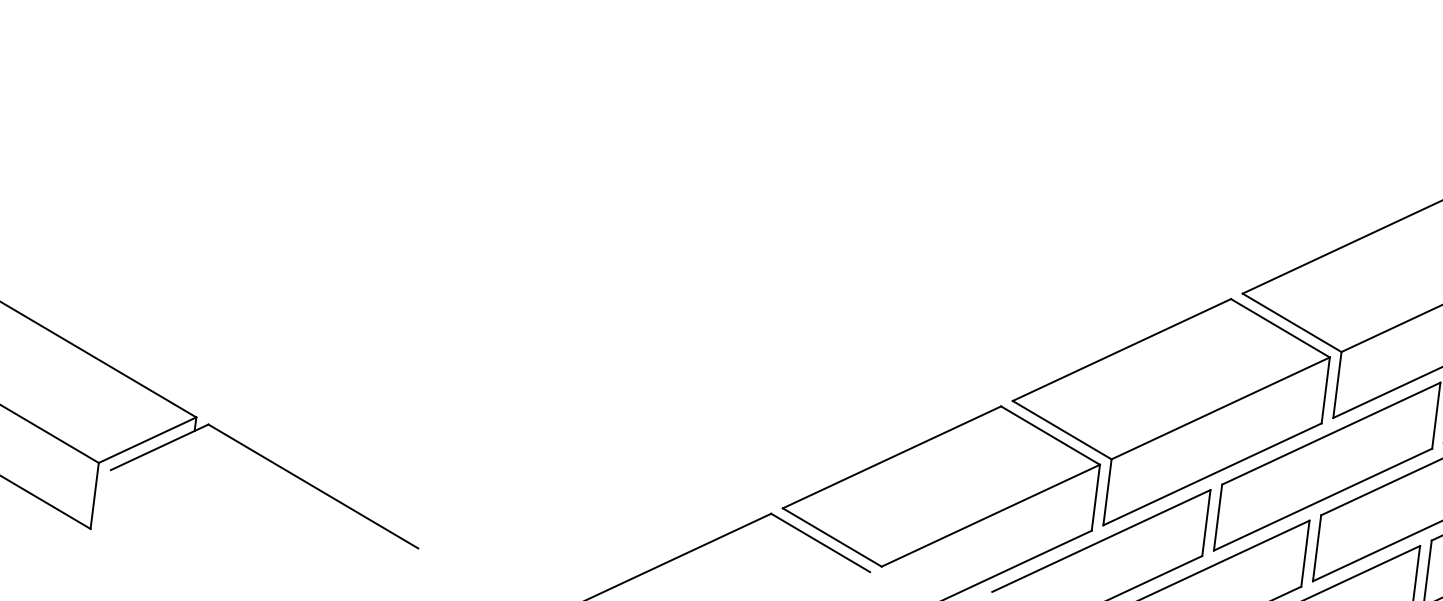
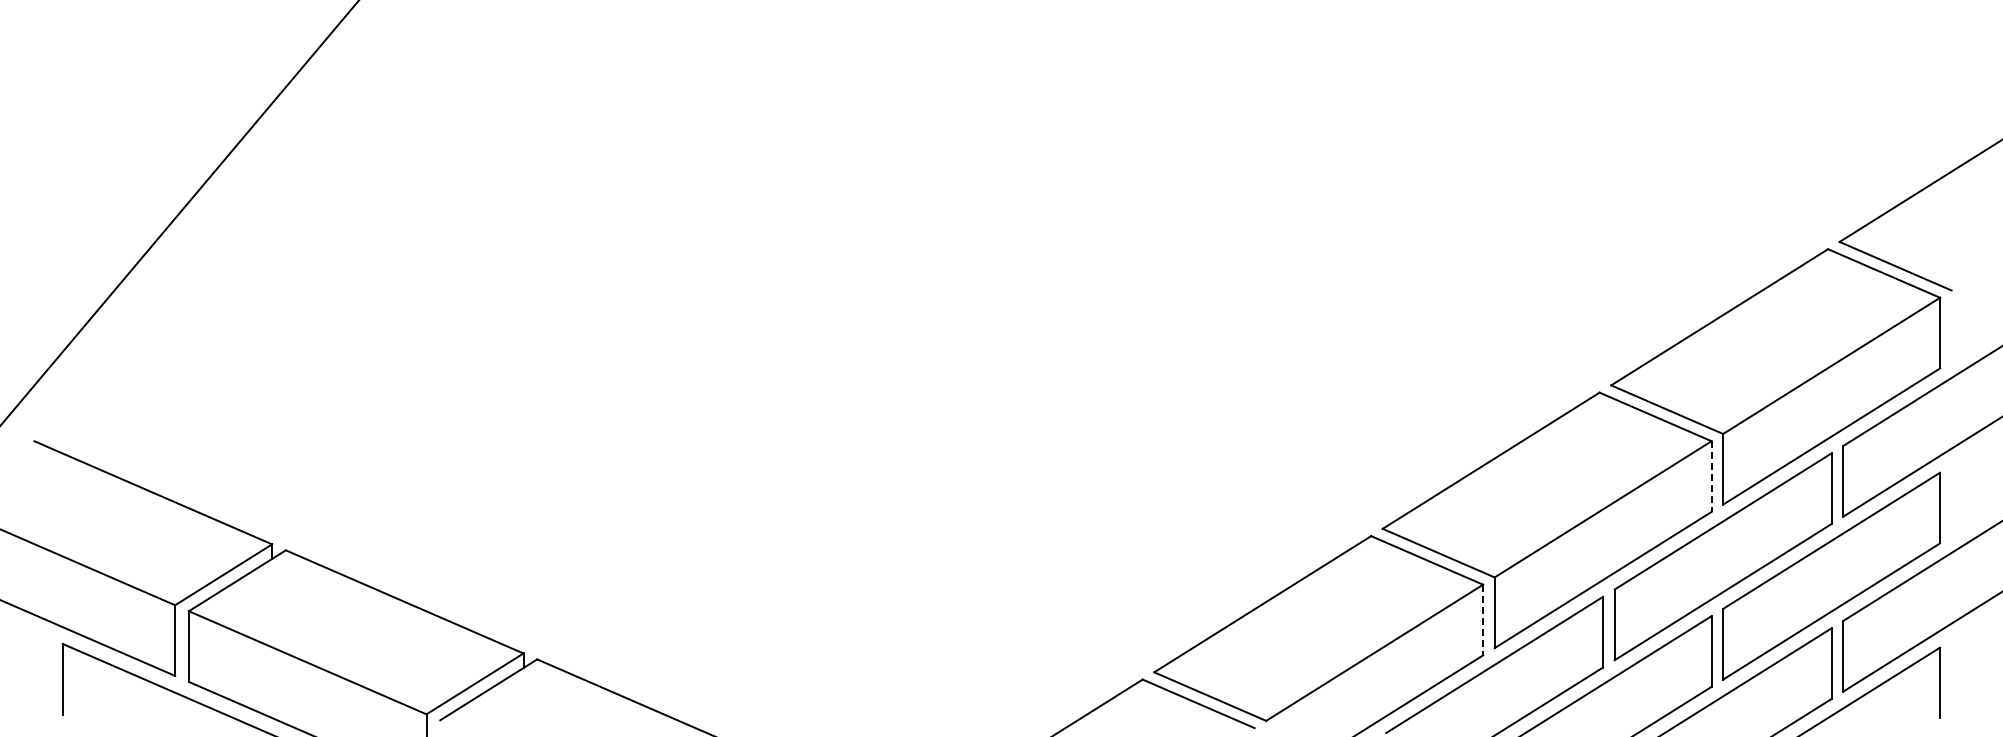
line: (1325, 391) -> (1711, 477), solid -> dashed
line: (1096, 498) -> (1483, 620), solid -> dashed

